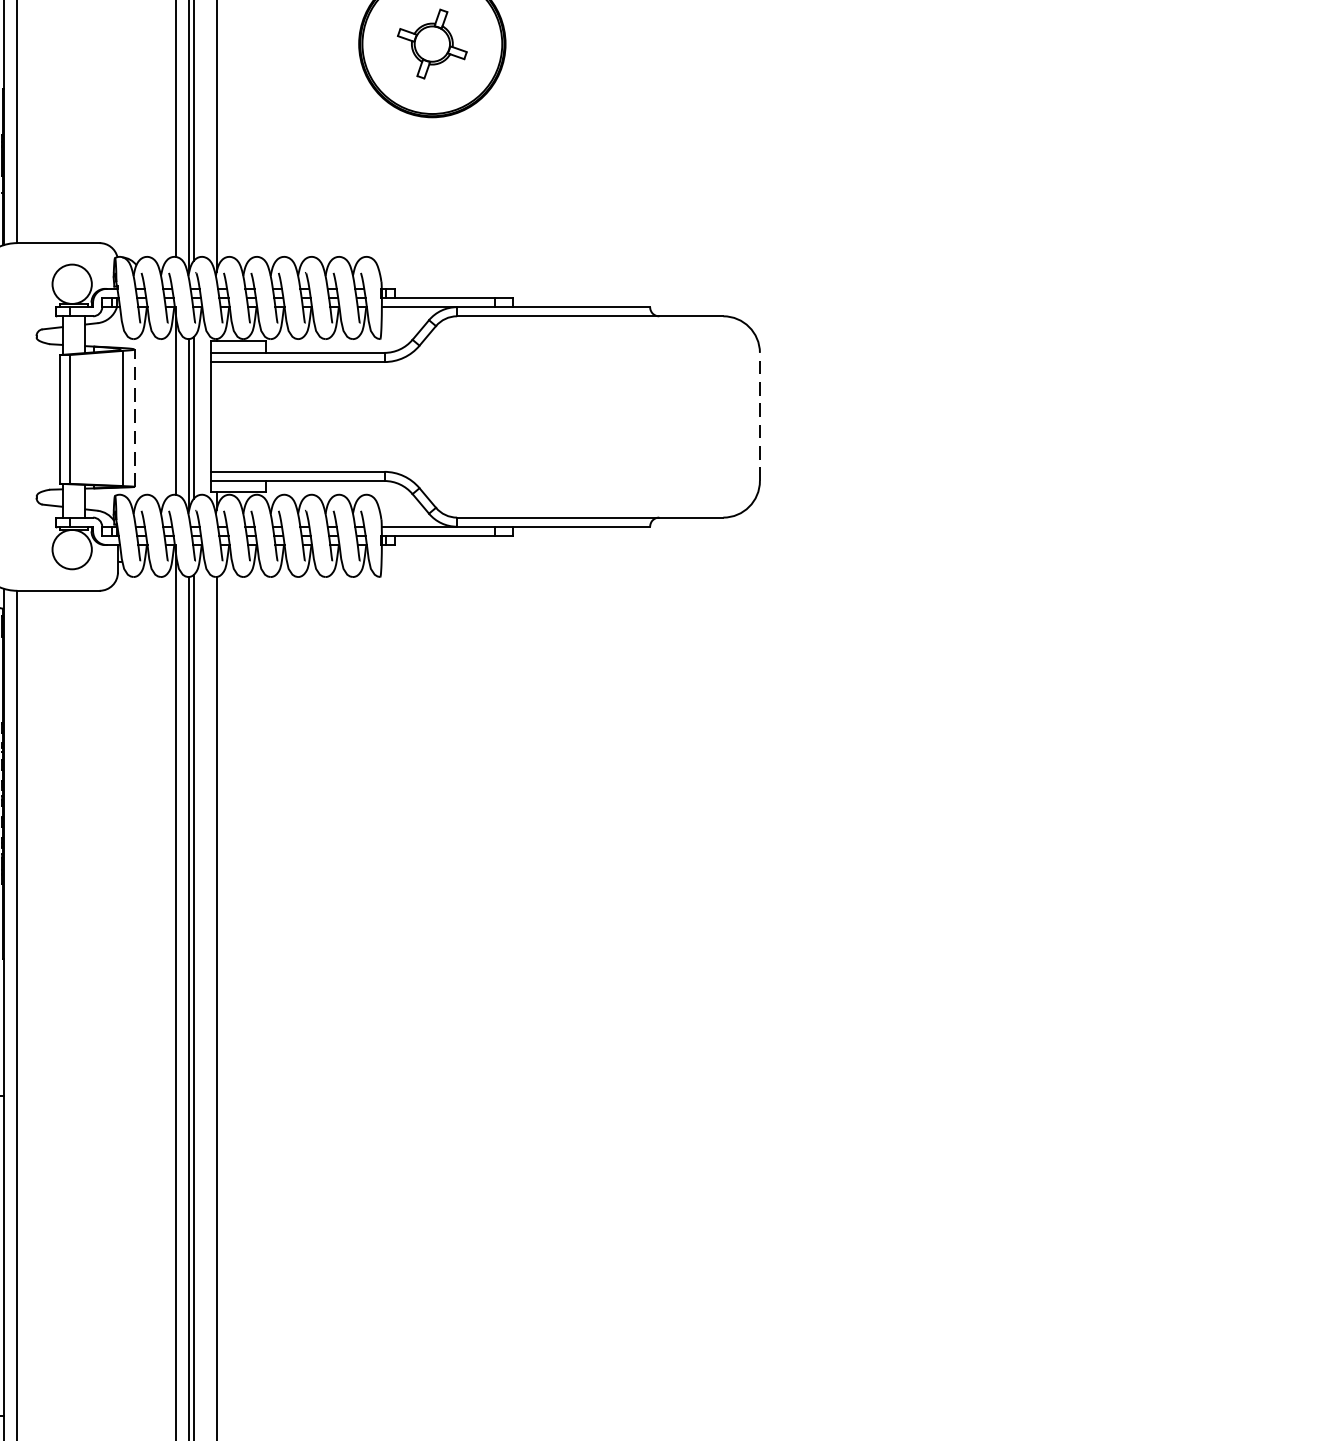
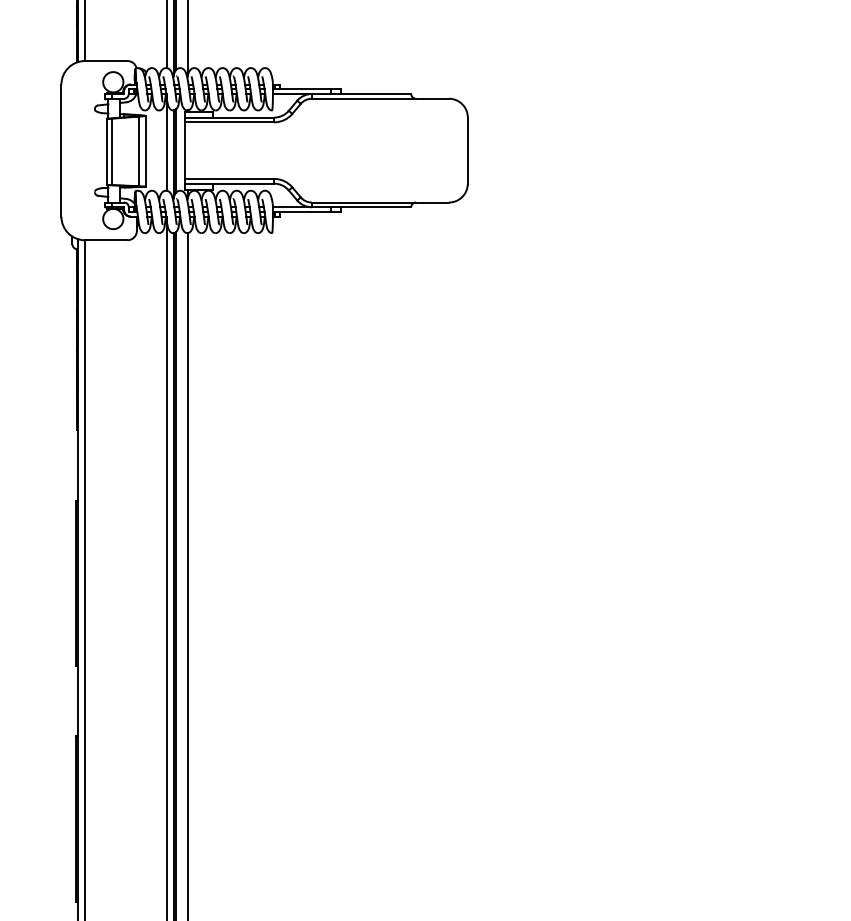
line: (134, 416) -> (145, 150), dashed -> solid
line: (759, 416) -> (467, 150), dashed -> solid

